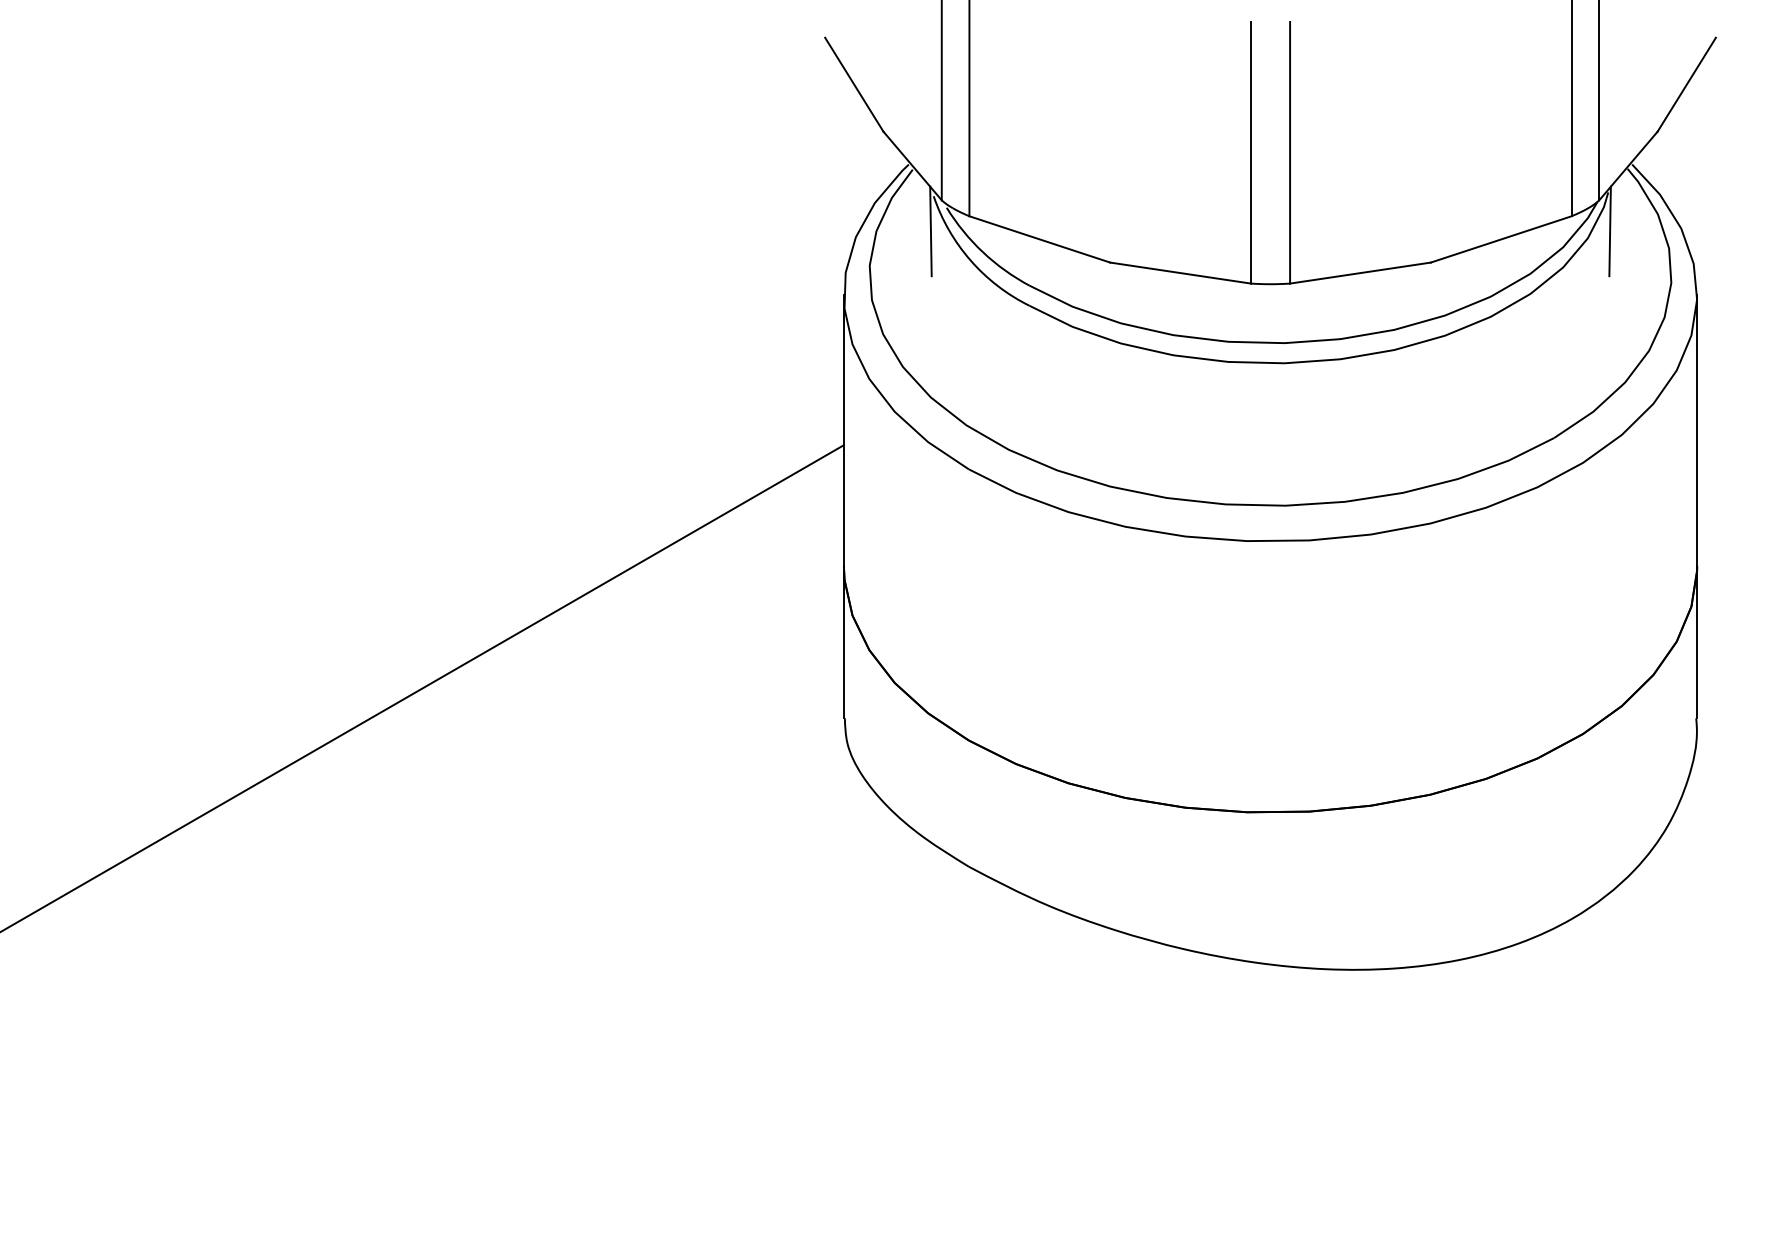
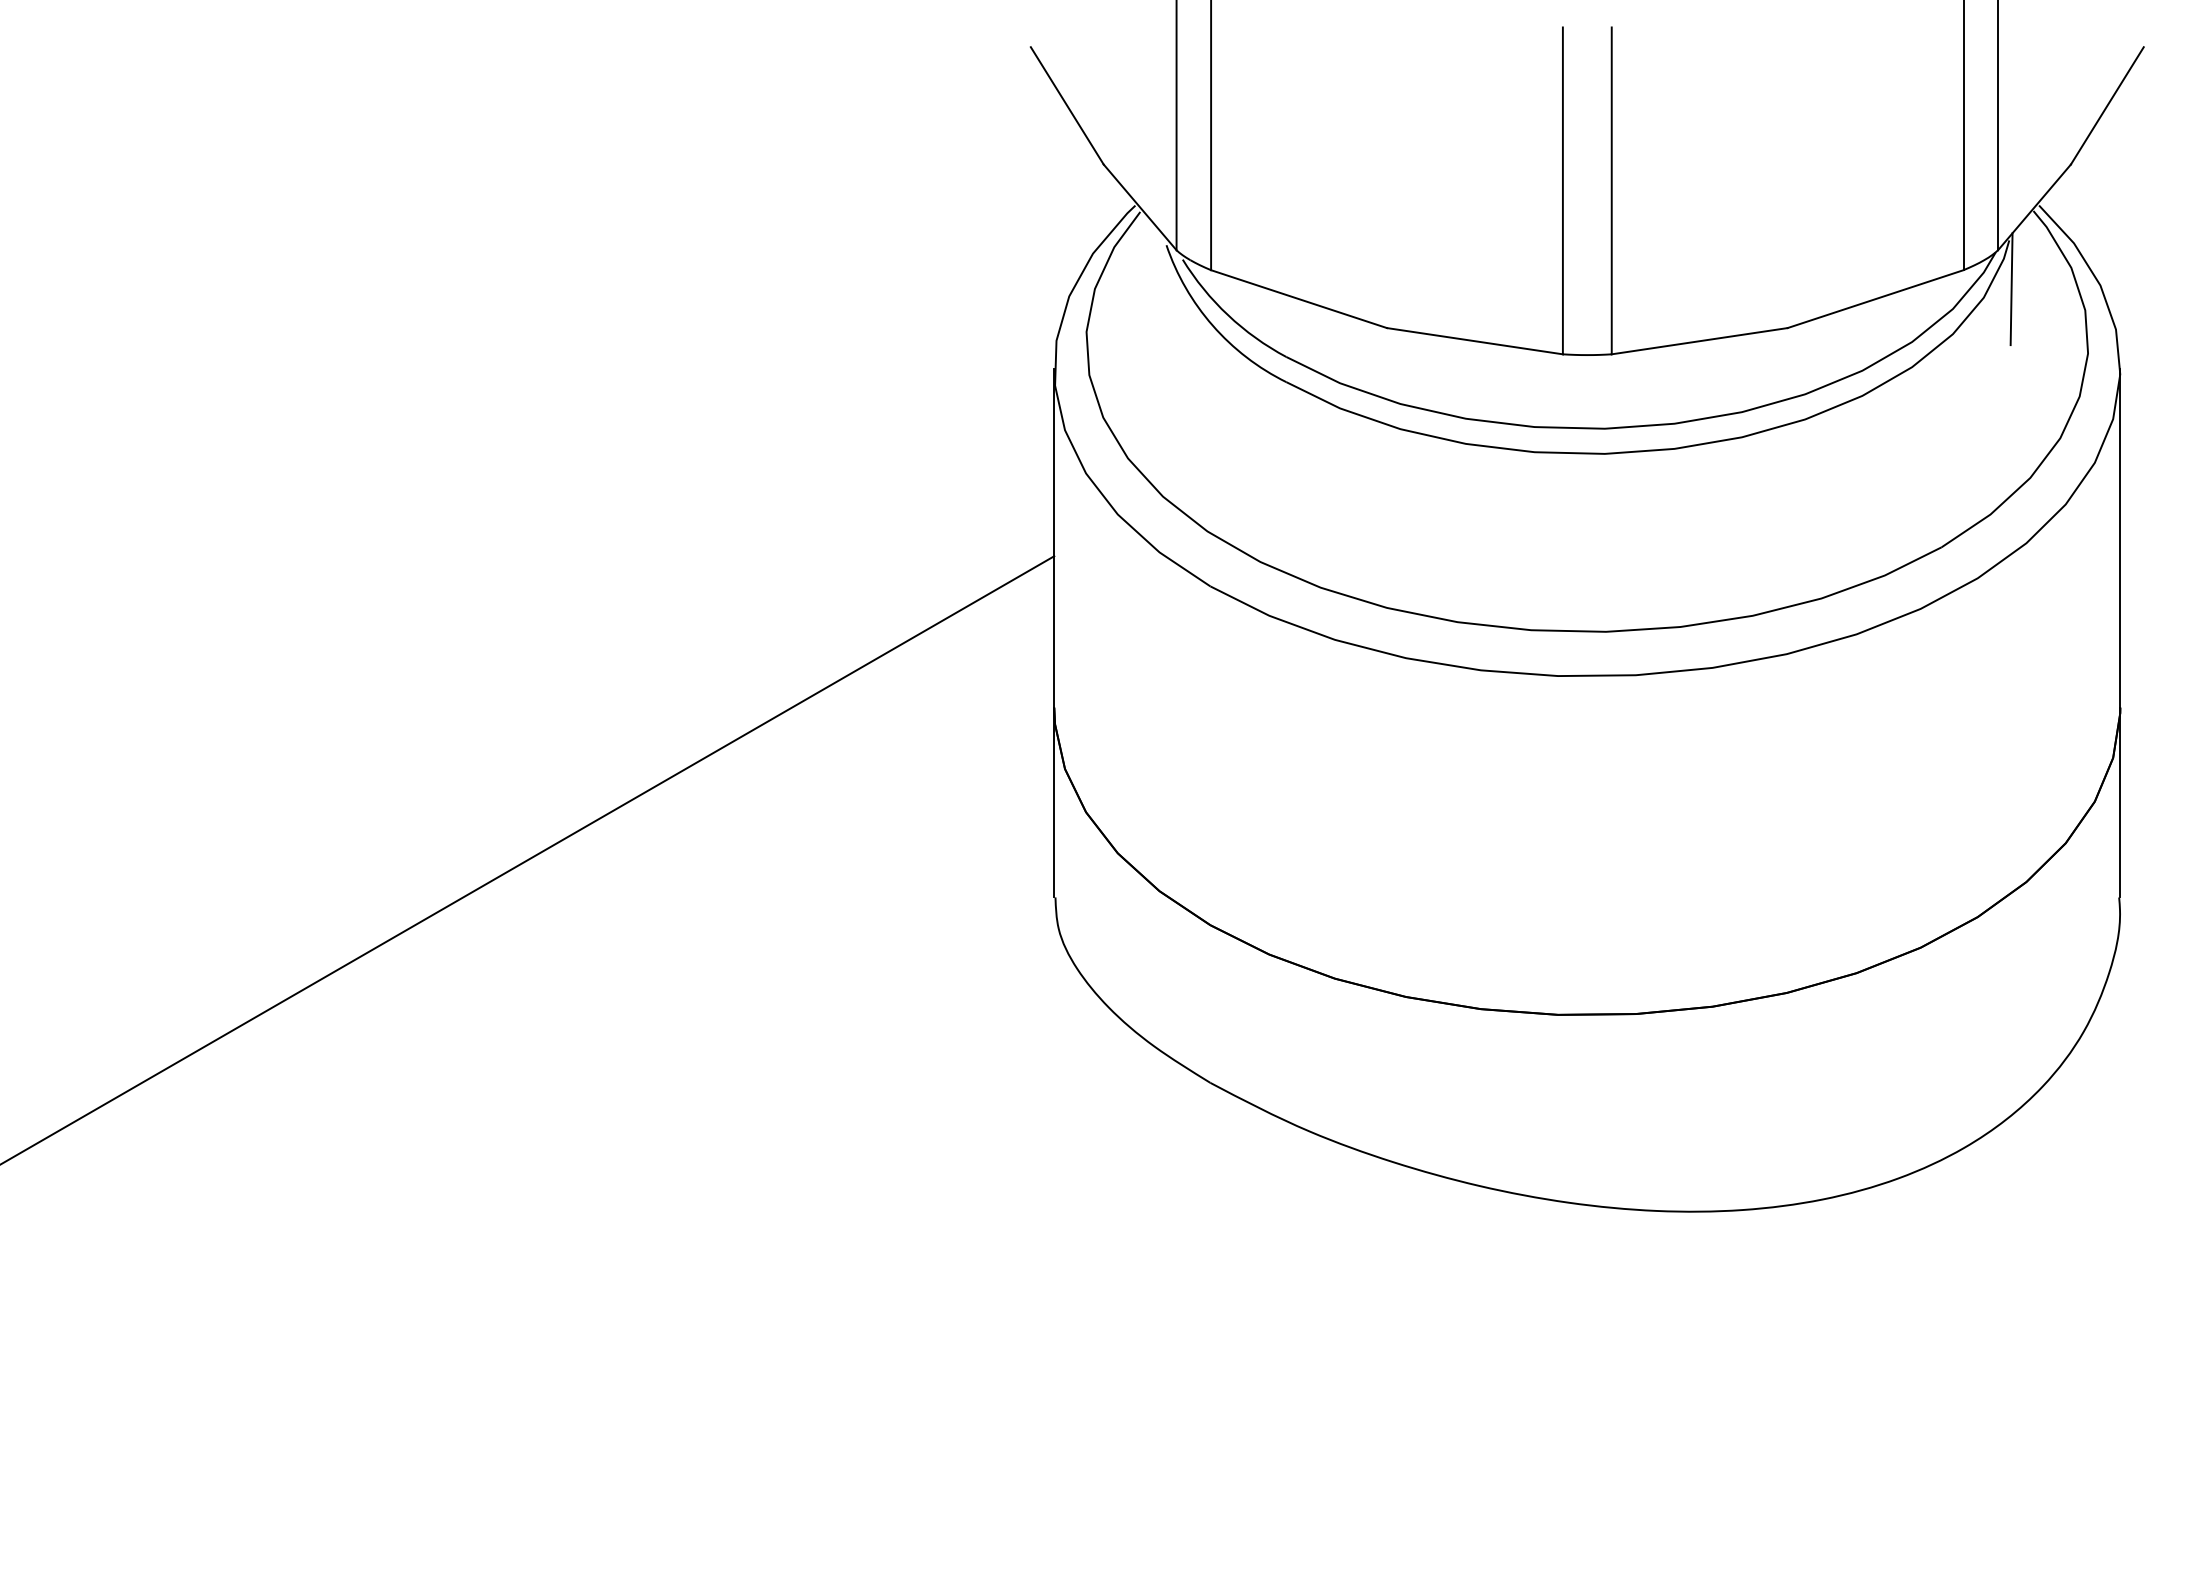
line: (930, 231) -> (1162, 289), removed

